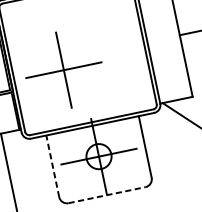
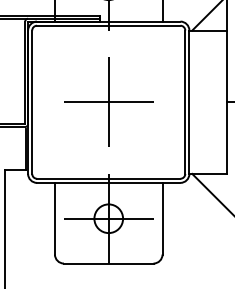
part: (63, 69) -> (108, 101), moved
line: (52, 166) -> (54, 218), dashed -> solid
line: (106, 195) -> (108, 263), dashed -> solid

